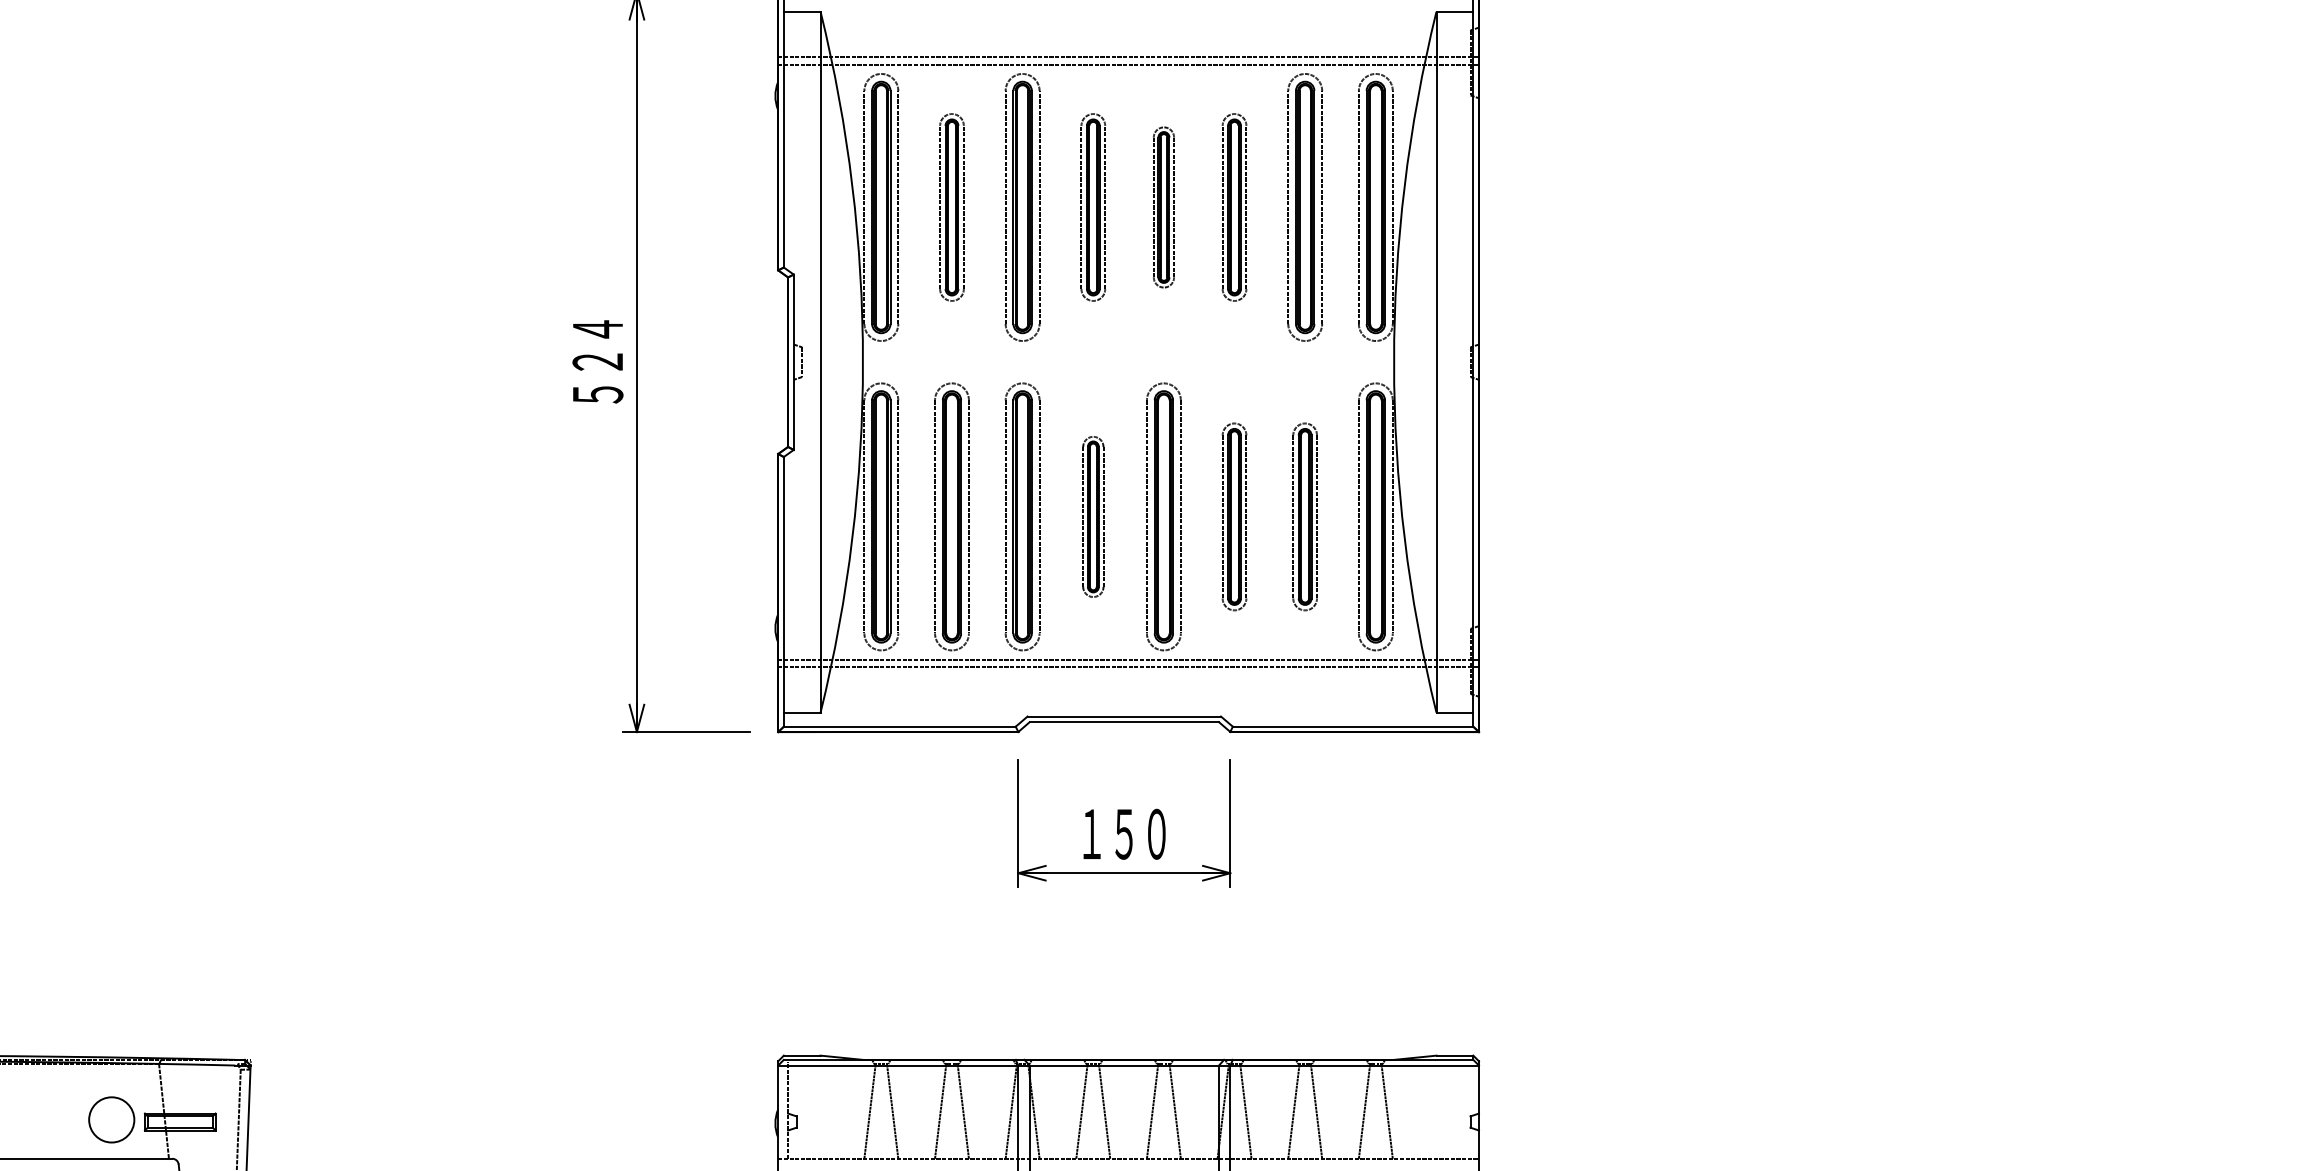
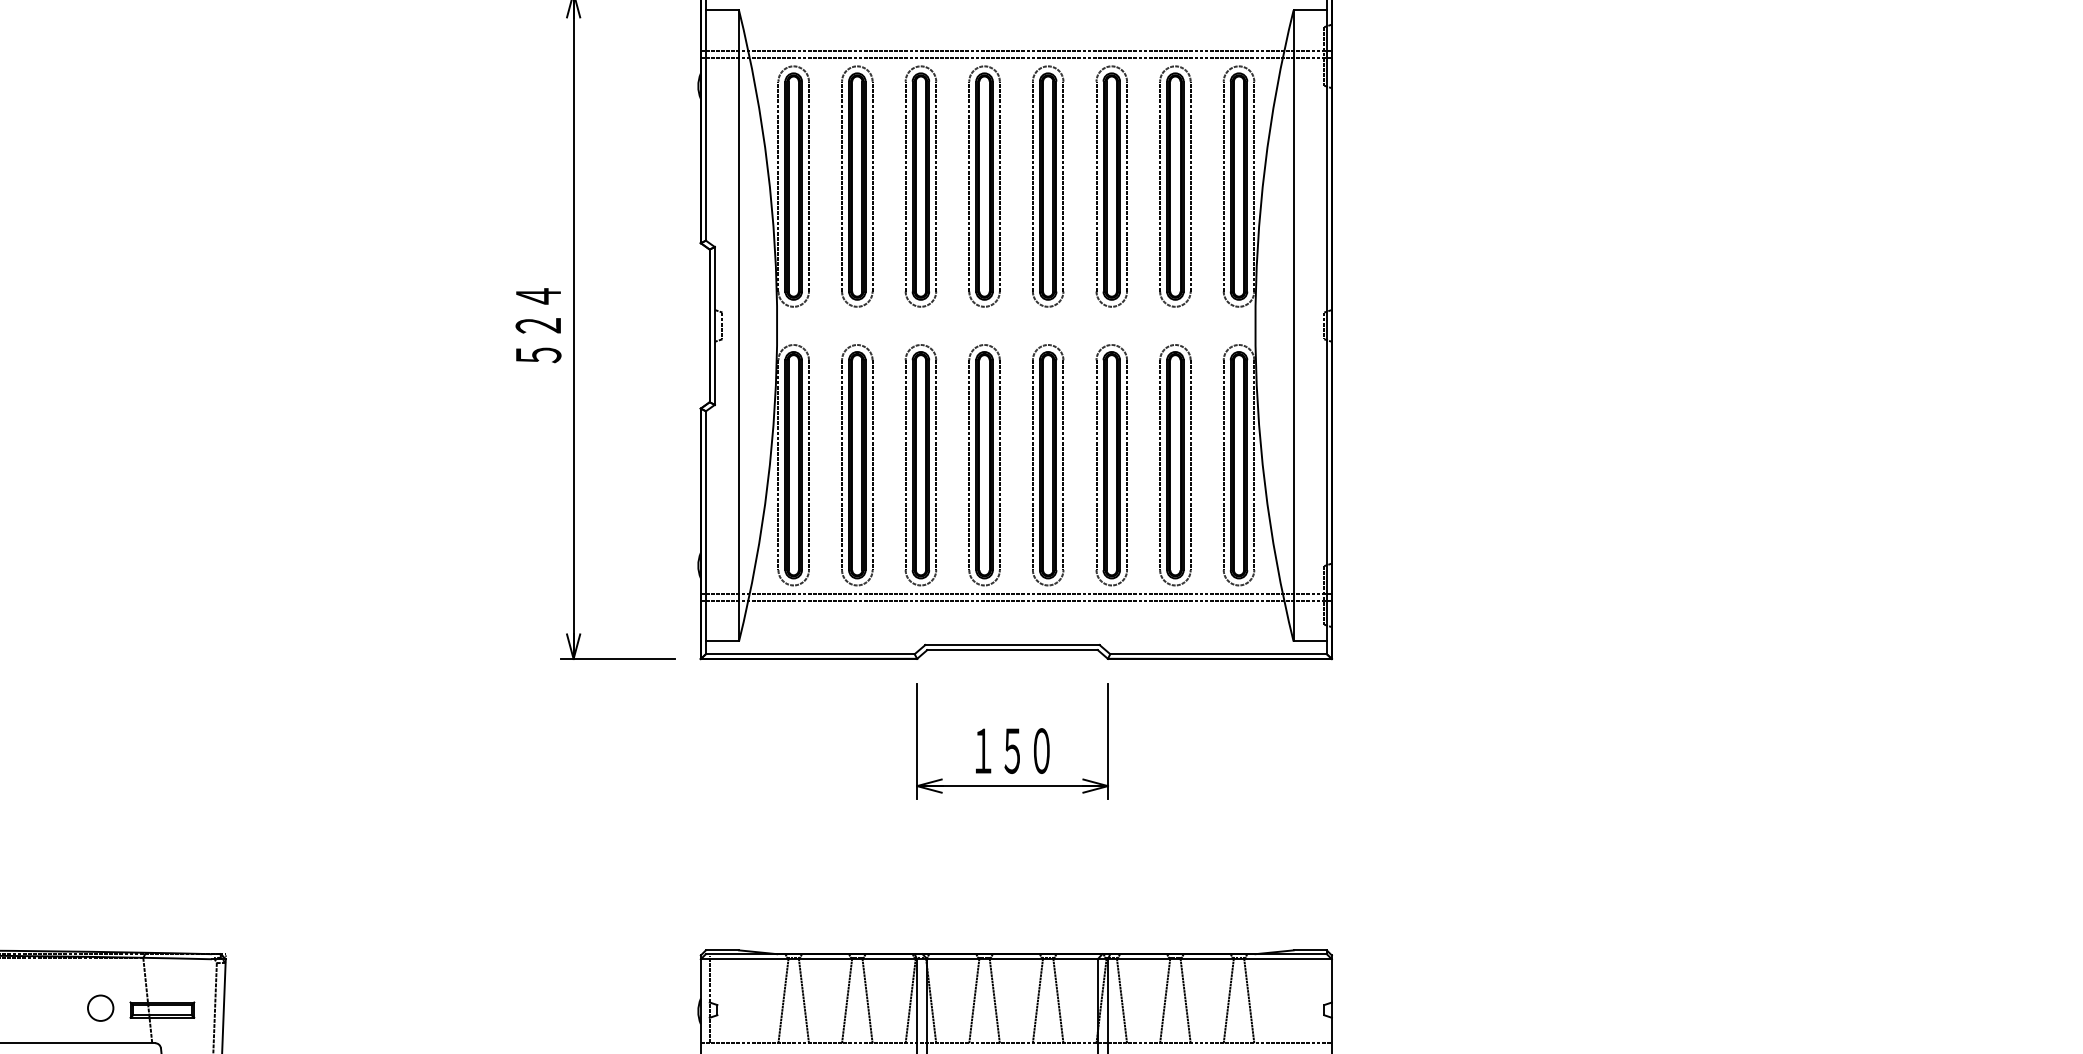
part: (951, 207) -> (856, 186), size x1.43
part: (1093, 207) -> (984, 186), size x1.43
part: (1163, 207) -> (1047, 186), size x1.67
part: (1234, 207) -> (1111, 186), size x1.43
part: (1093, 516) -> (984, 464), size x1.67
part: (1234, 516) -> (1111, 464), size x1.43
part: (1304, 516) -> (1174, 464), size x1.43
circle: (111, 1119) -> (100, 1007), size x0.62

